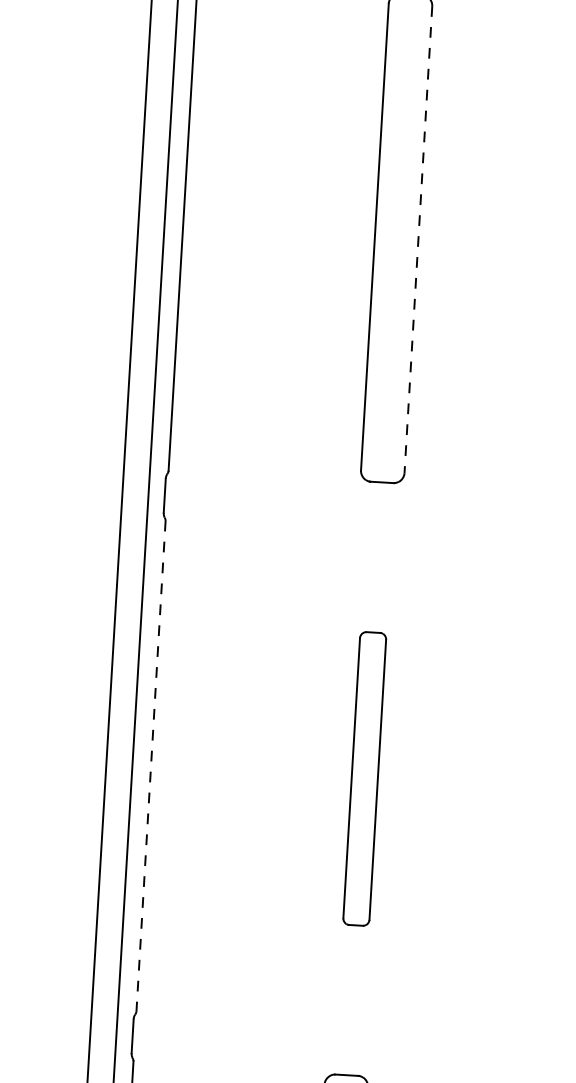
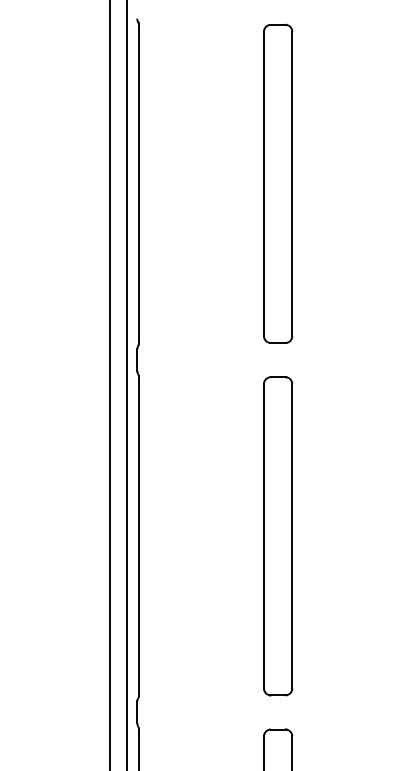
line: (418, 240) -> (292, 184), dashed -> solid
line: (150, 766) -> (138, 536), dashed -> solid
part: (365, 779) -> (278, 536), size x1.67

